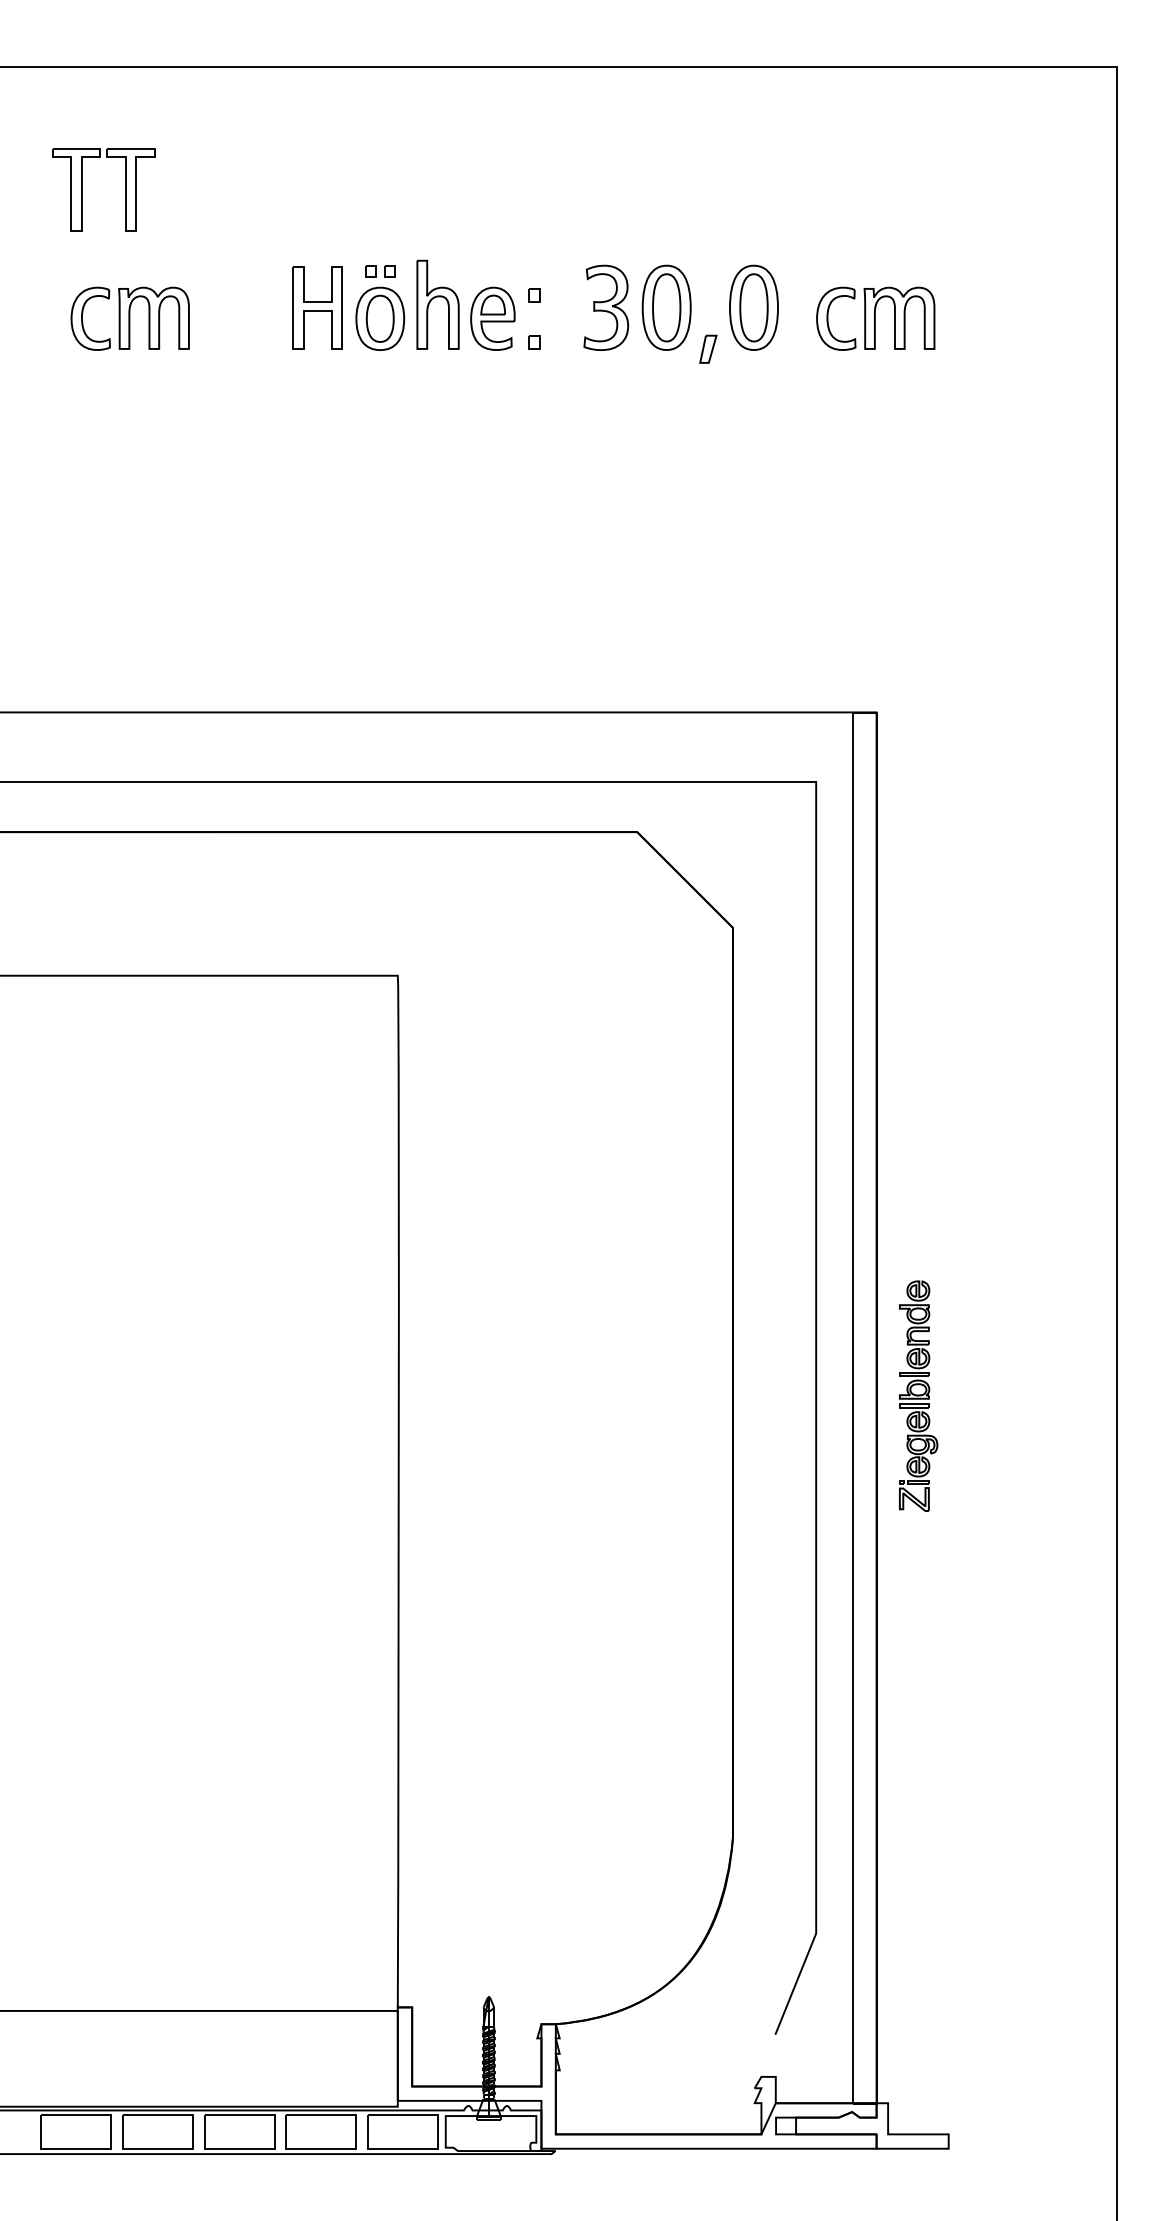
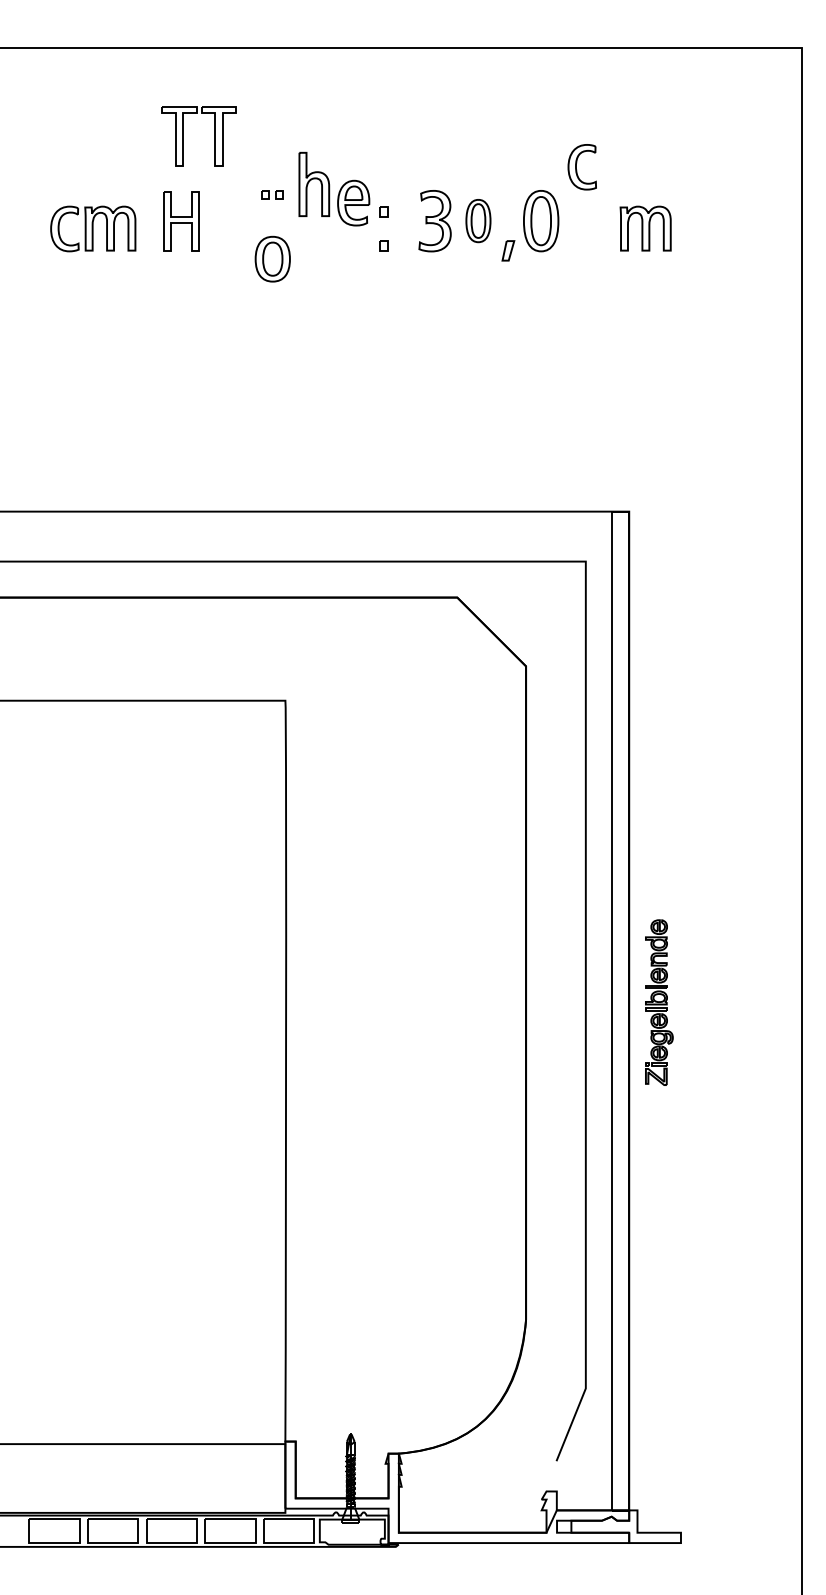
part: (82, 189) -> (183, 136), moved
part: (433, 299) -> (311, 180), moved
part: (317, 307) -> (181, 220), moved
part: (666, 307) -> (478, 220), size x0.7
part: (380, 318) -> (272, 258), moved
part: (492, 318) -> (353, 202), moved
part: (828, 318) -> (576, 167), moved

